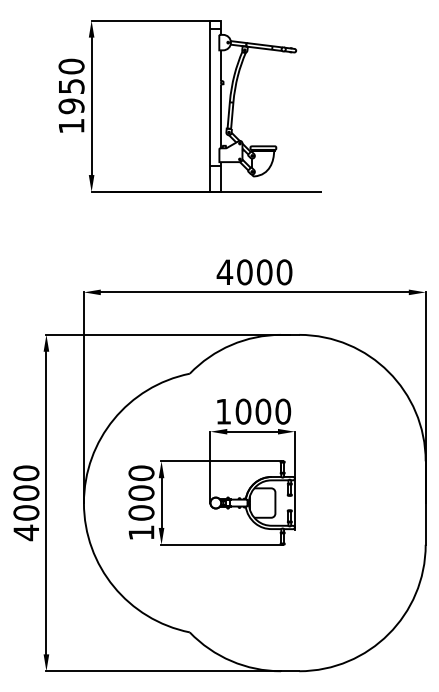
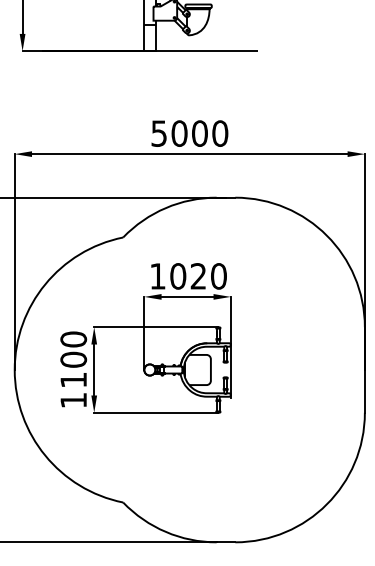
text: (224, 272) -> (158, 133), 4000 -> 5000
text: (263, 411) -> (198, 276), 1000 -> 1020
text: (141, 512) -> (73, 379), 1000 -> 1100

